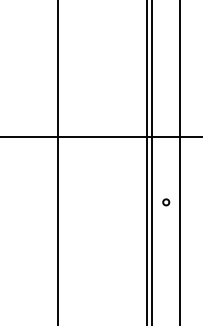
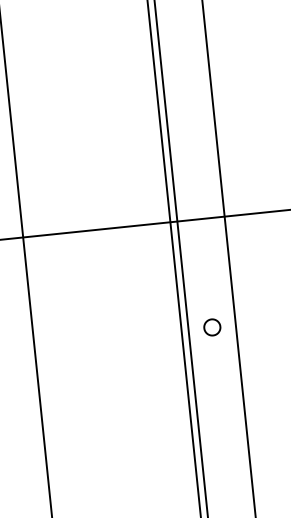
part: (166, 202) -> (213, 327), size x1.6

